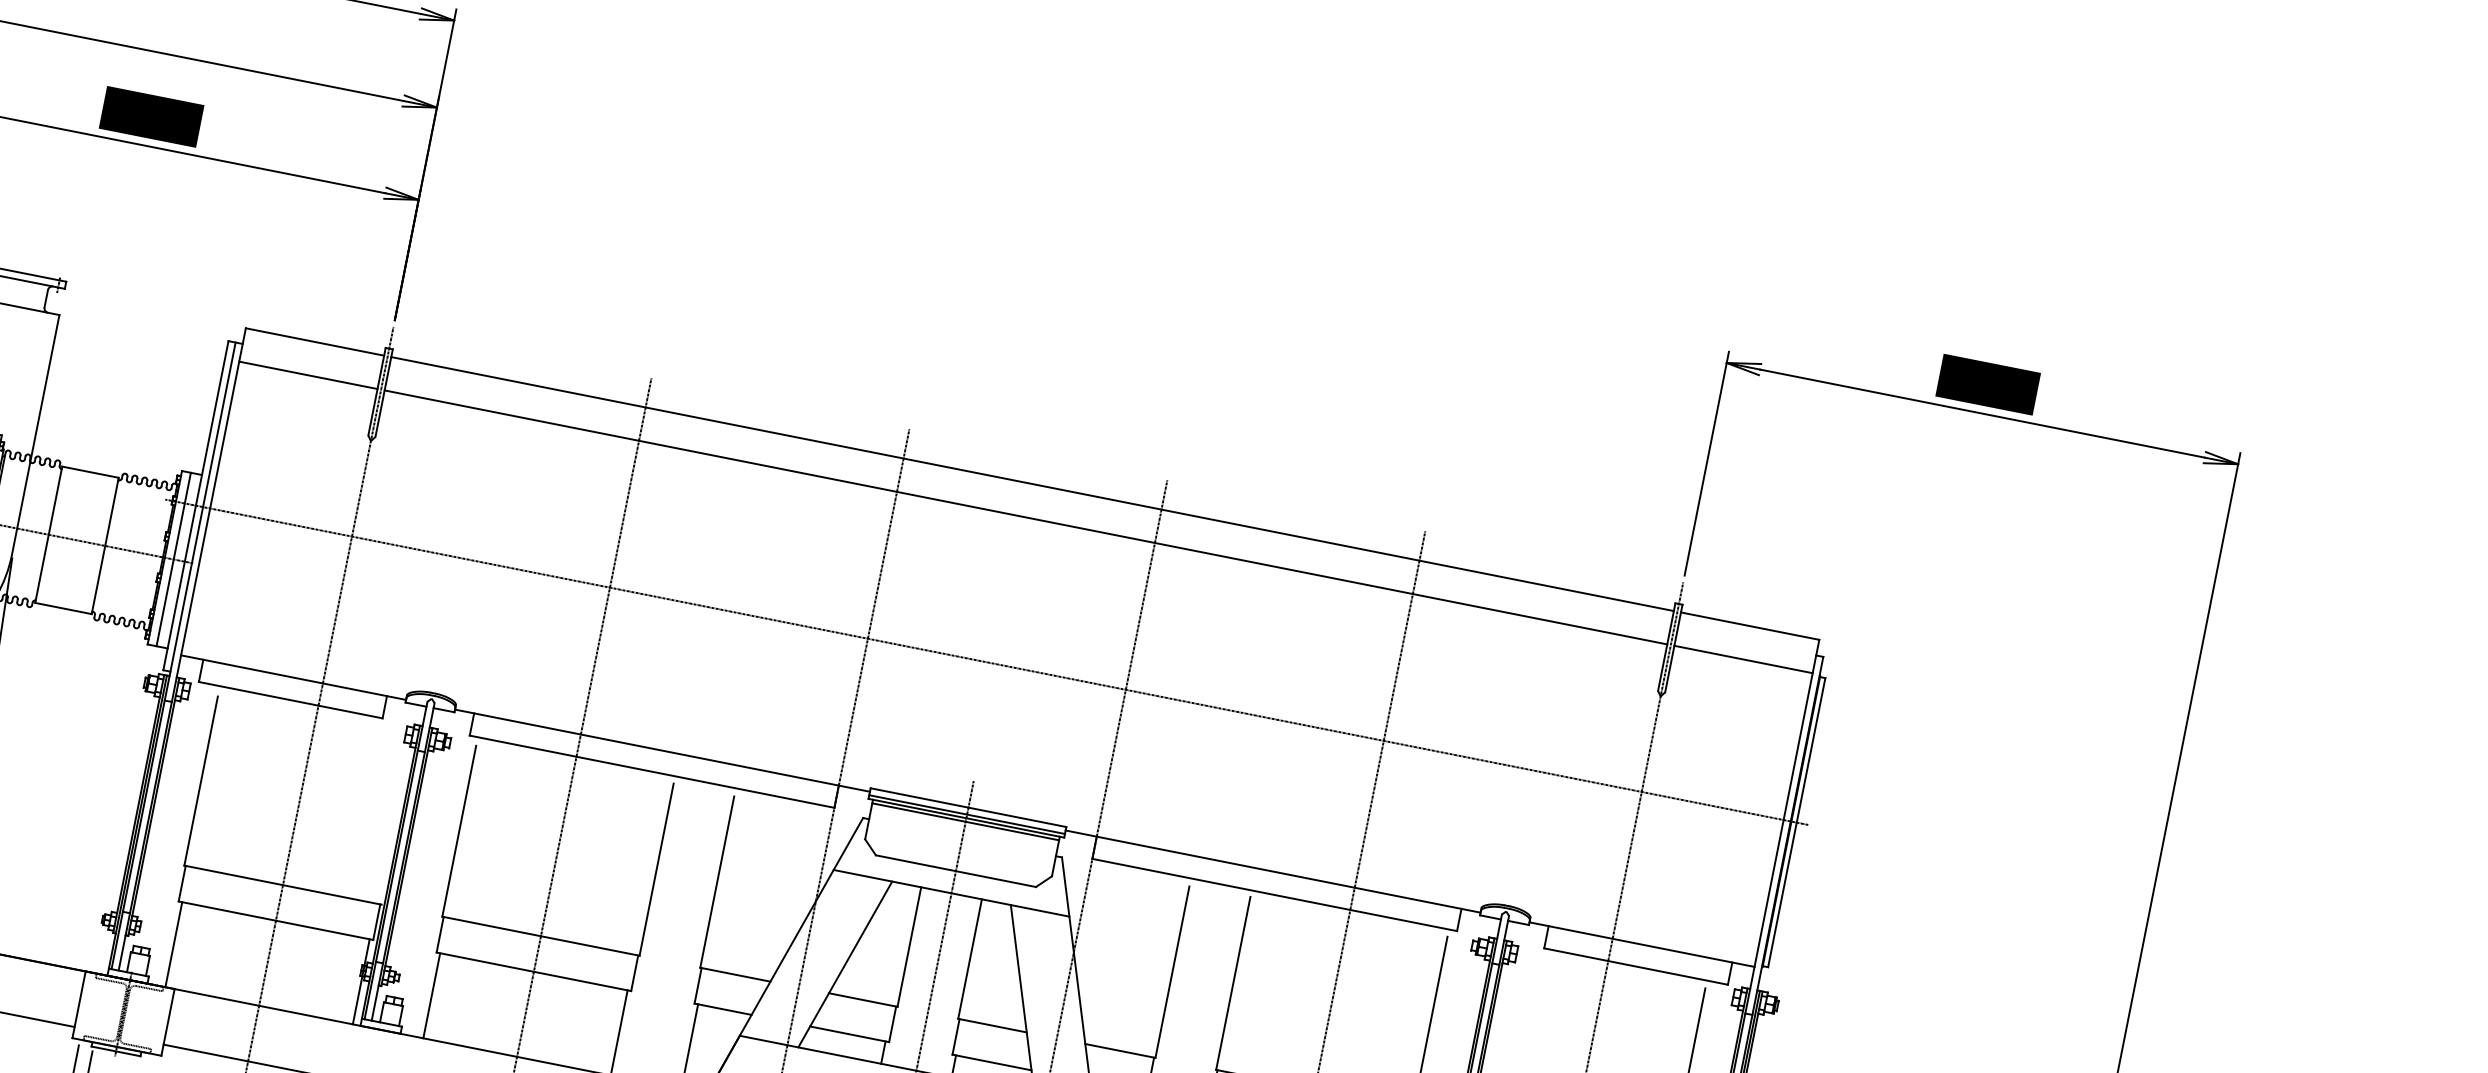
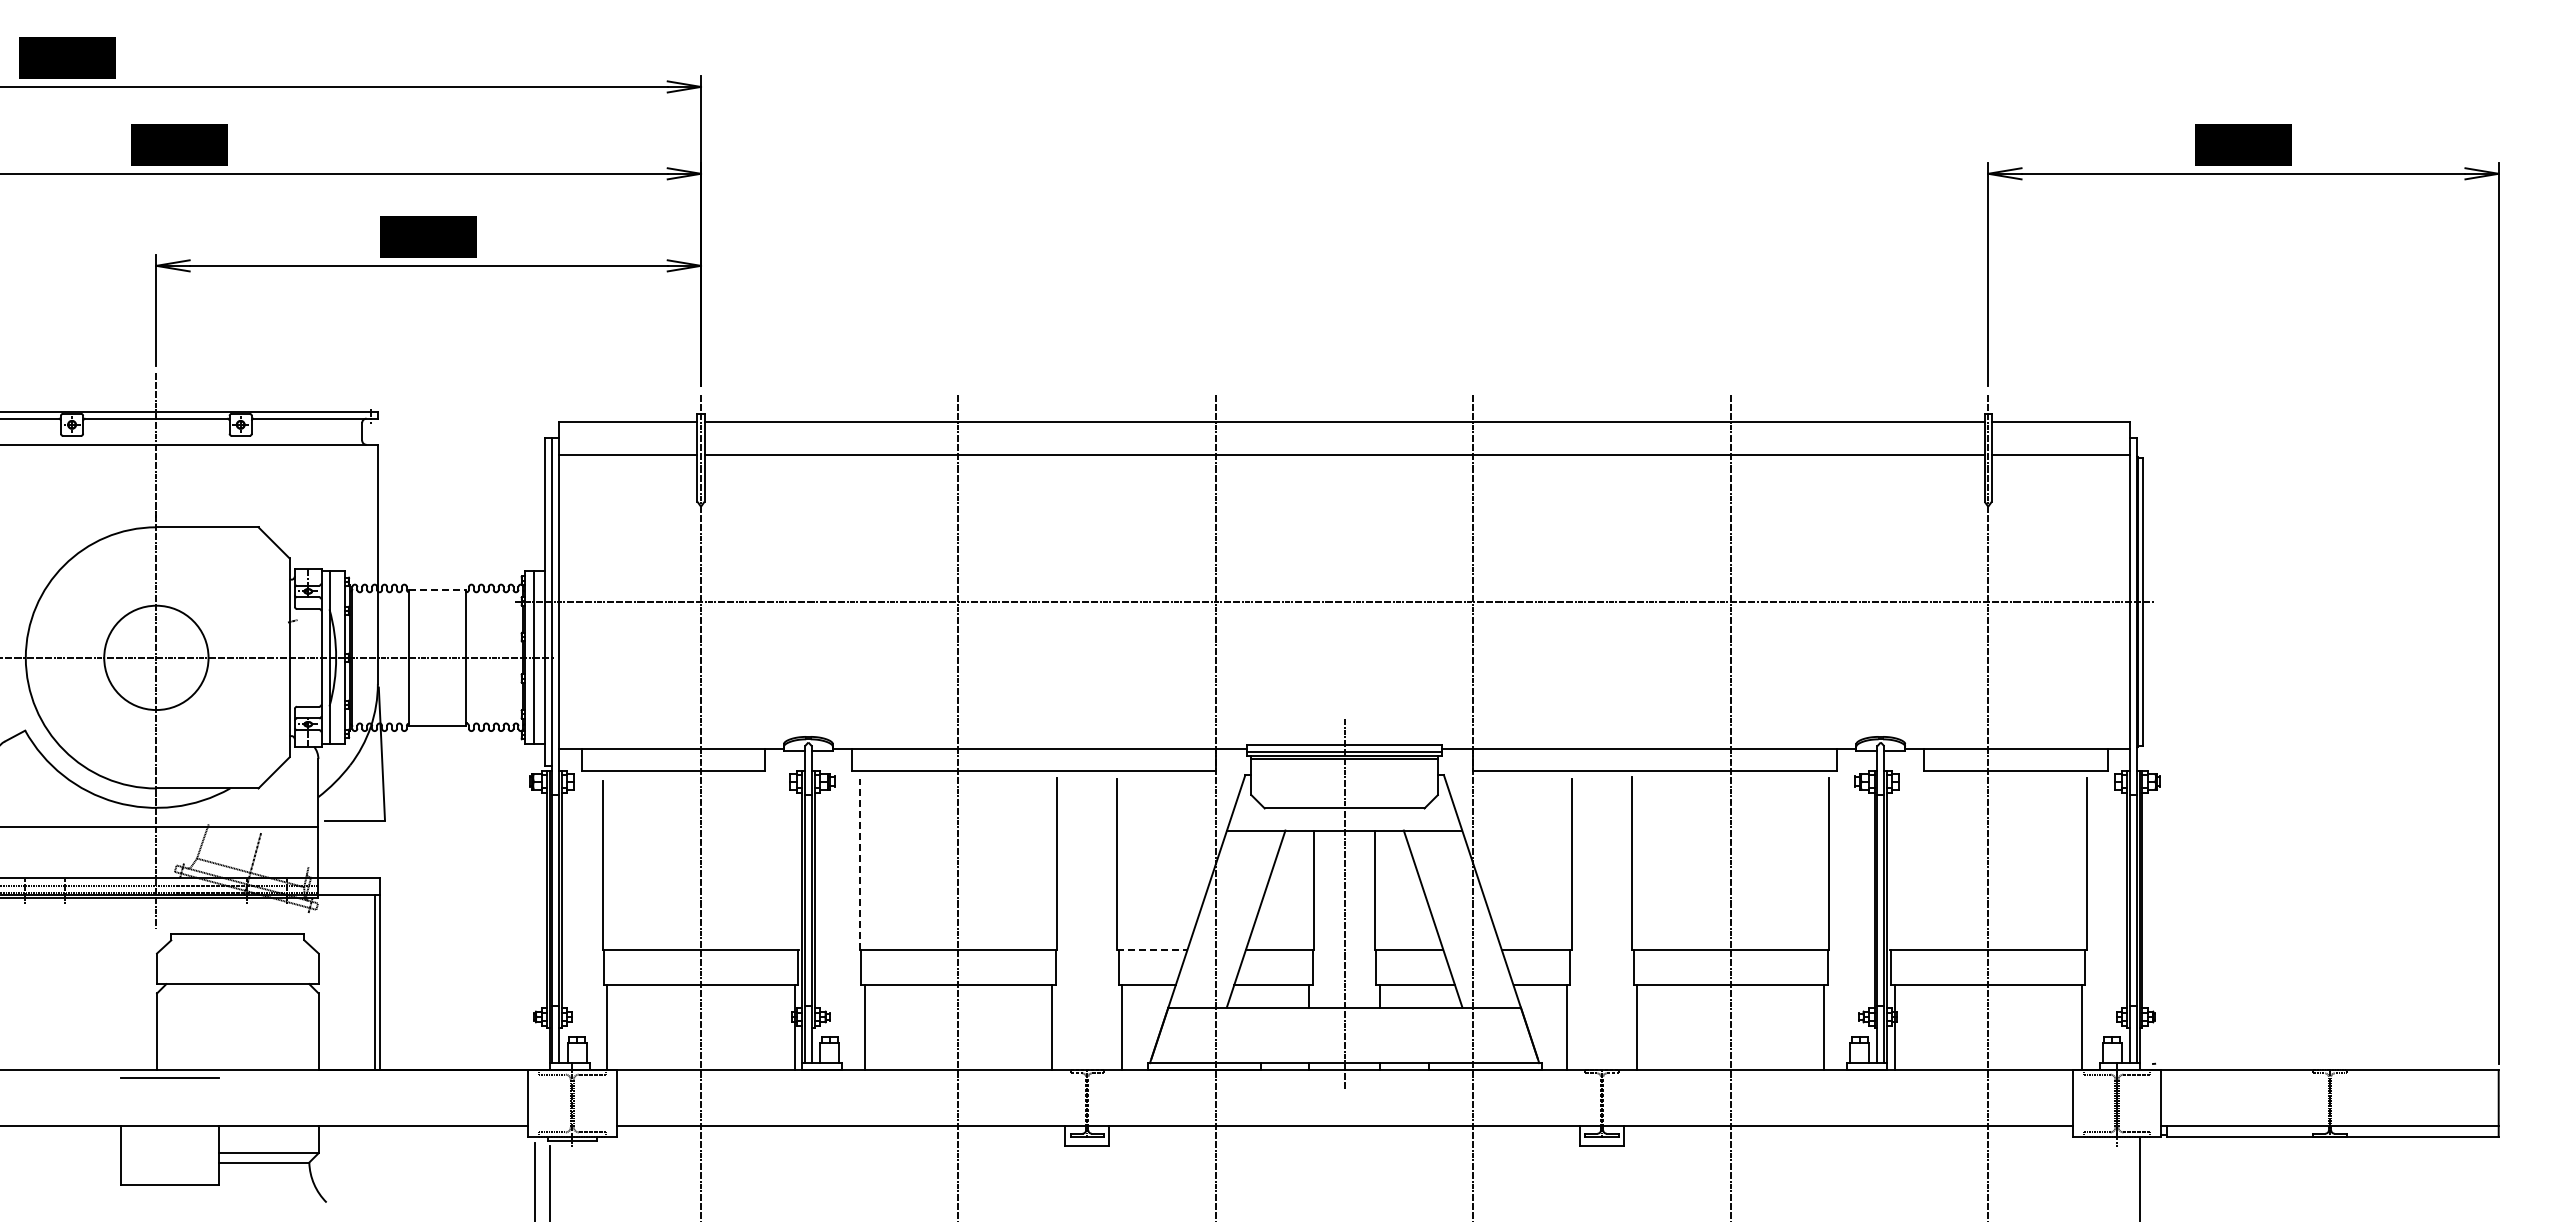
line: (91, 472) -> (438, 589), solid -> dashed
line: (459, 831) -> (860, 864), solid -> dashed
line: (735, 974) -> (1152, 949), solid -> dashed

